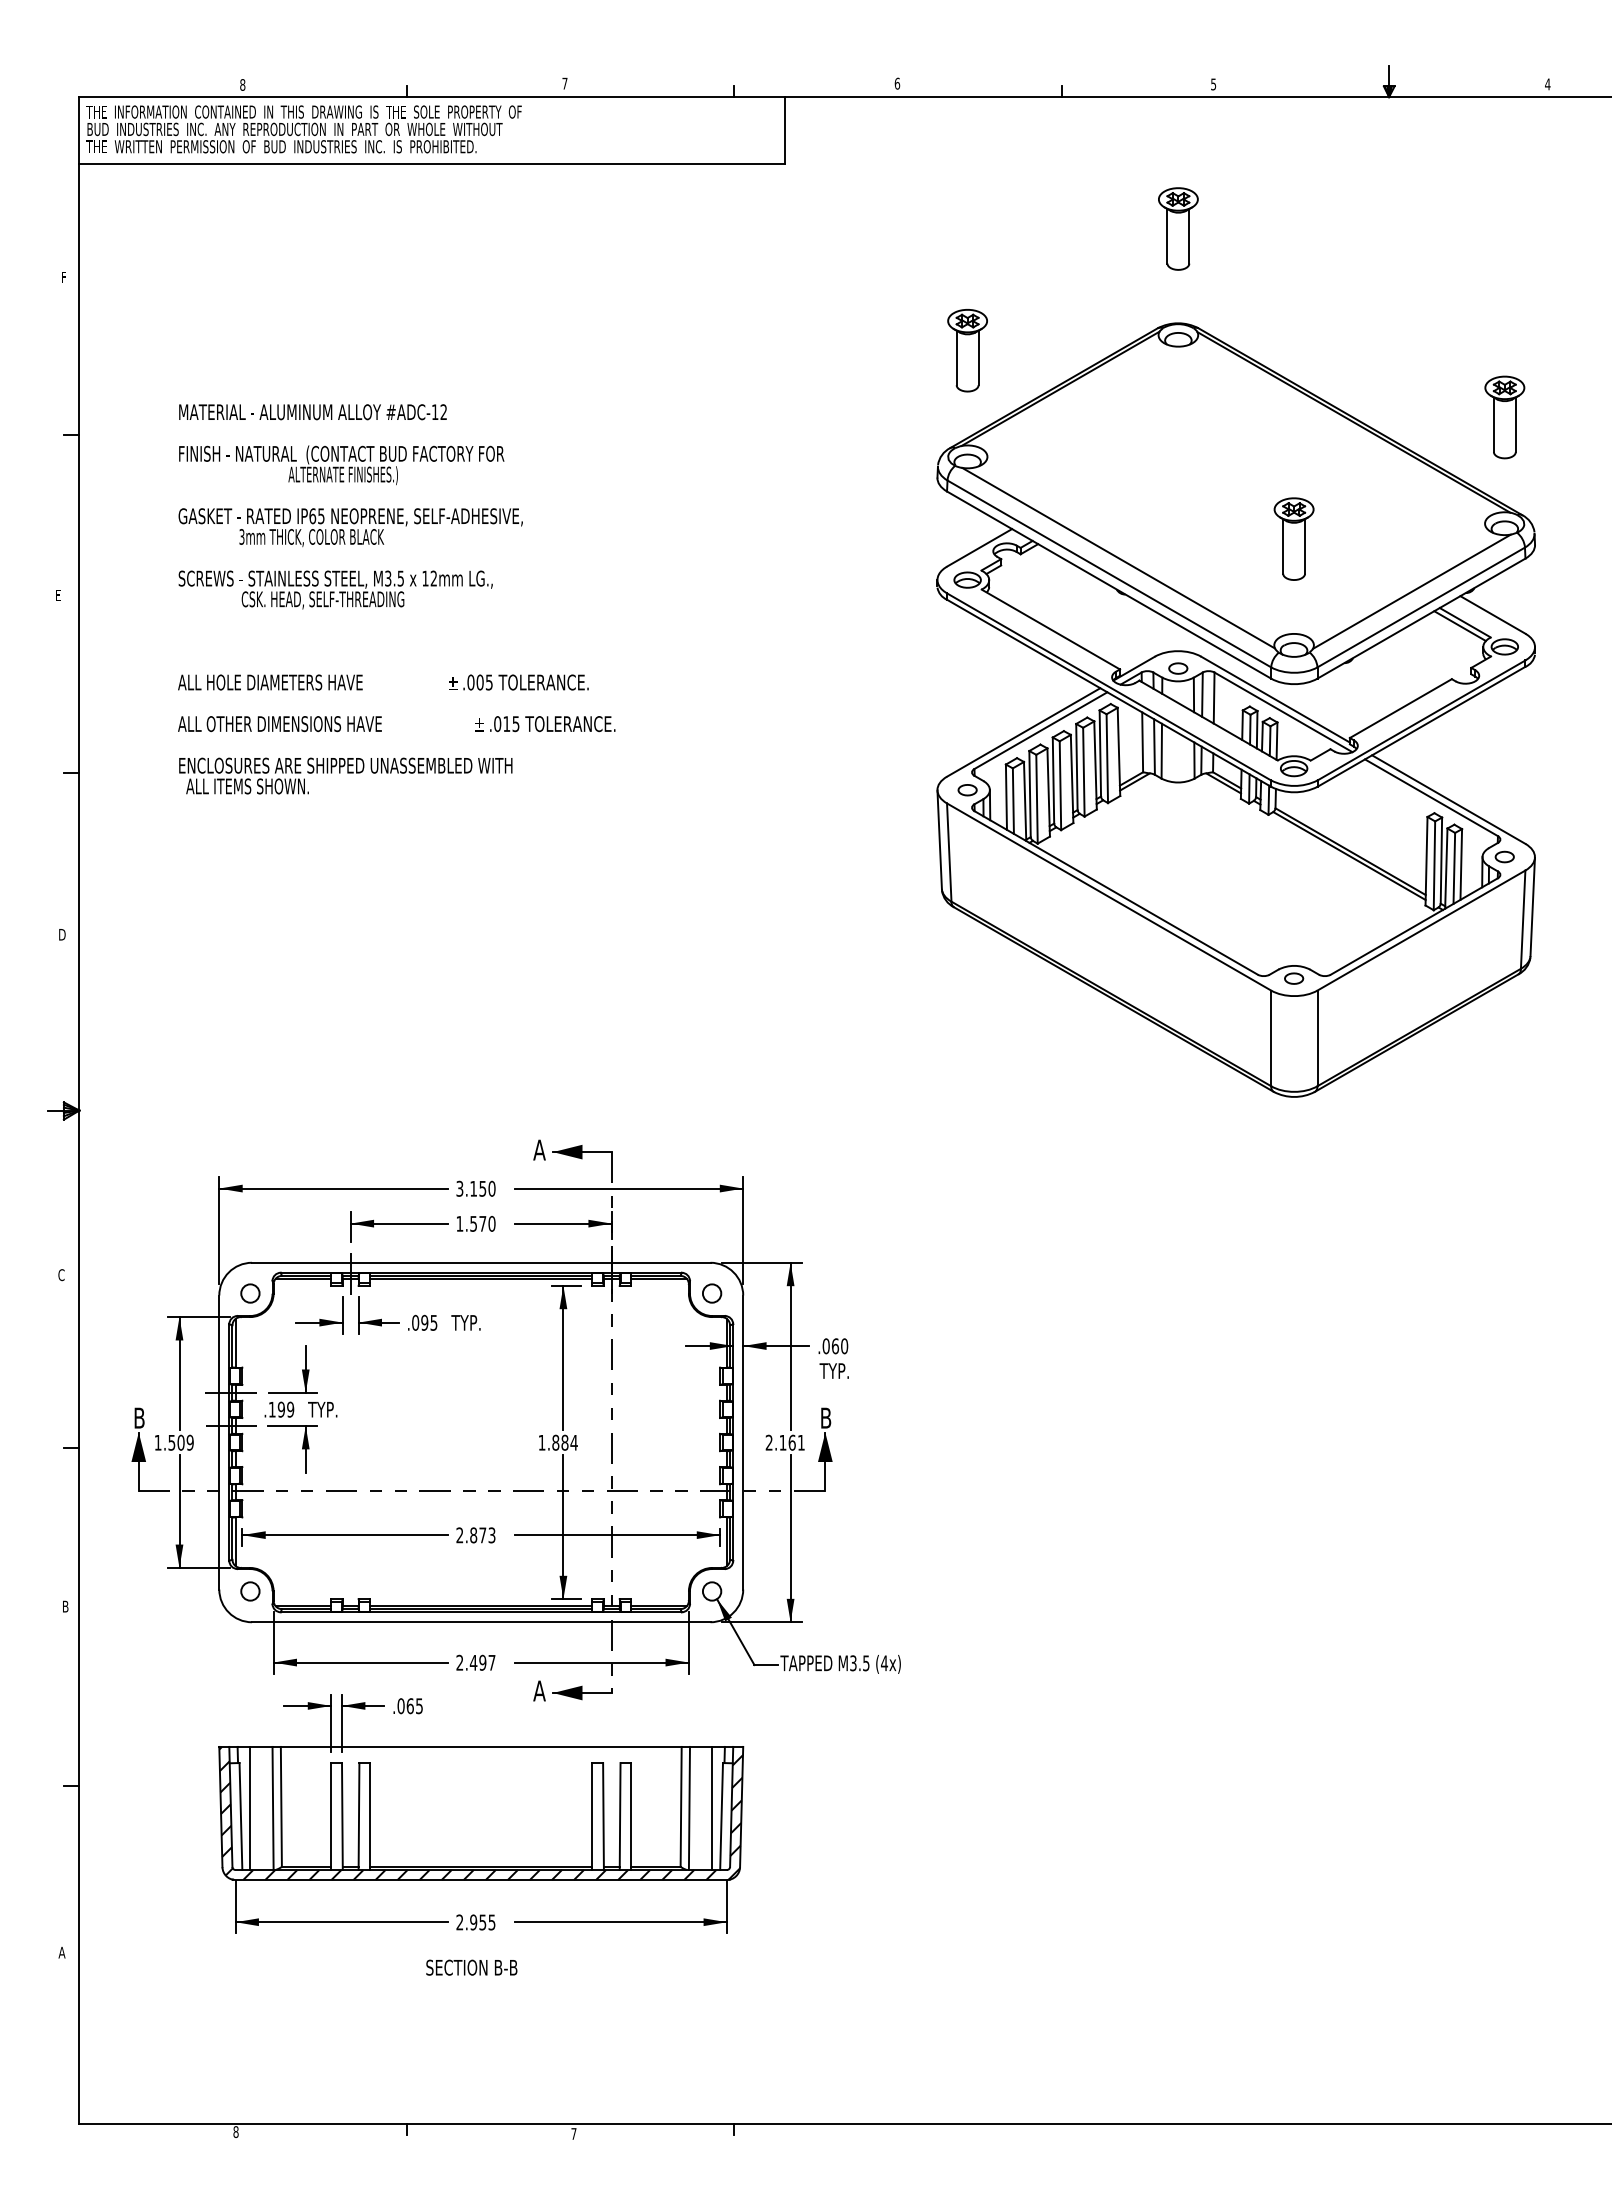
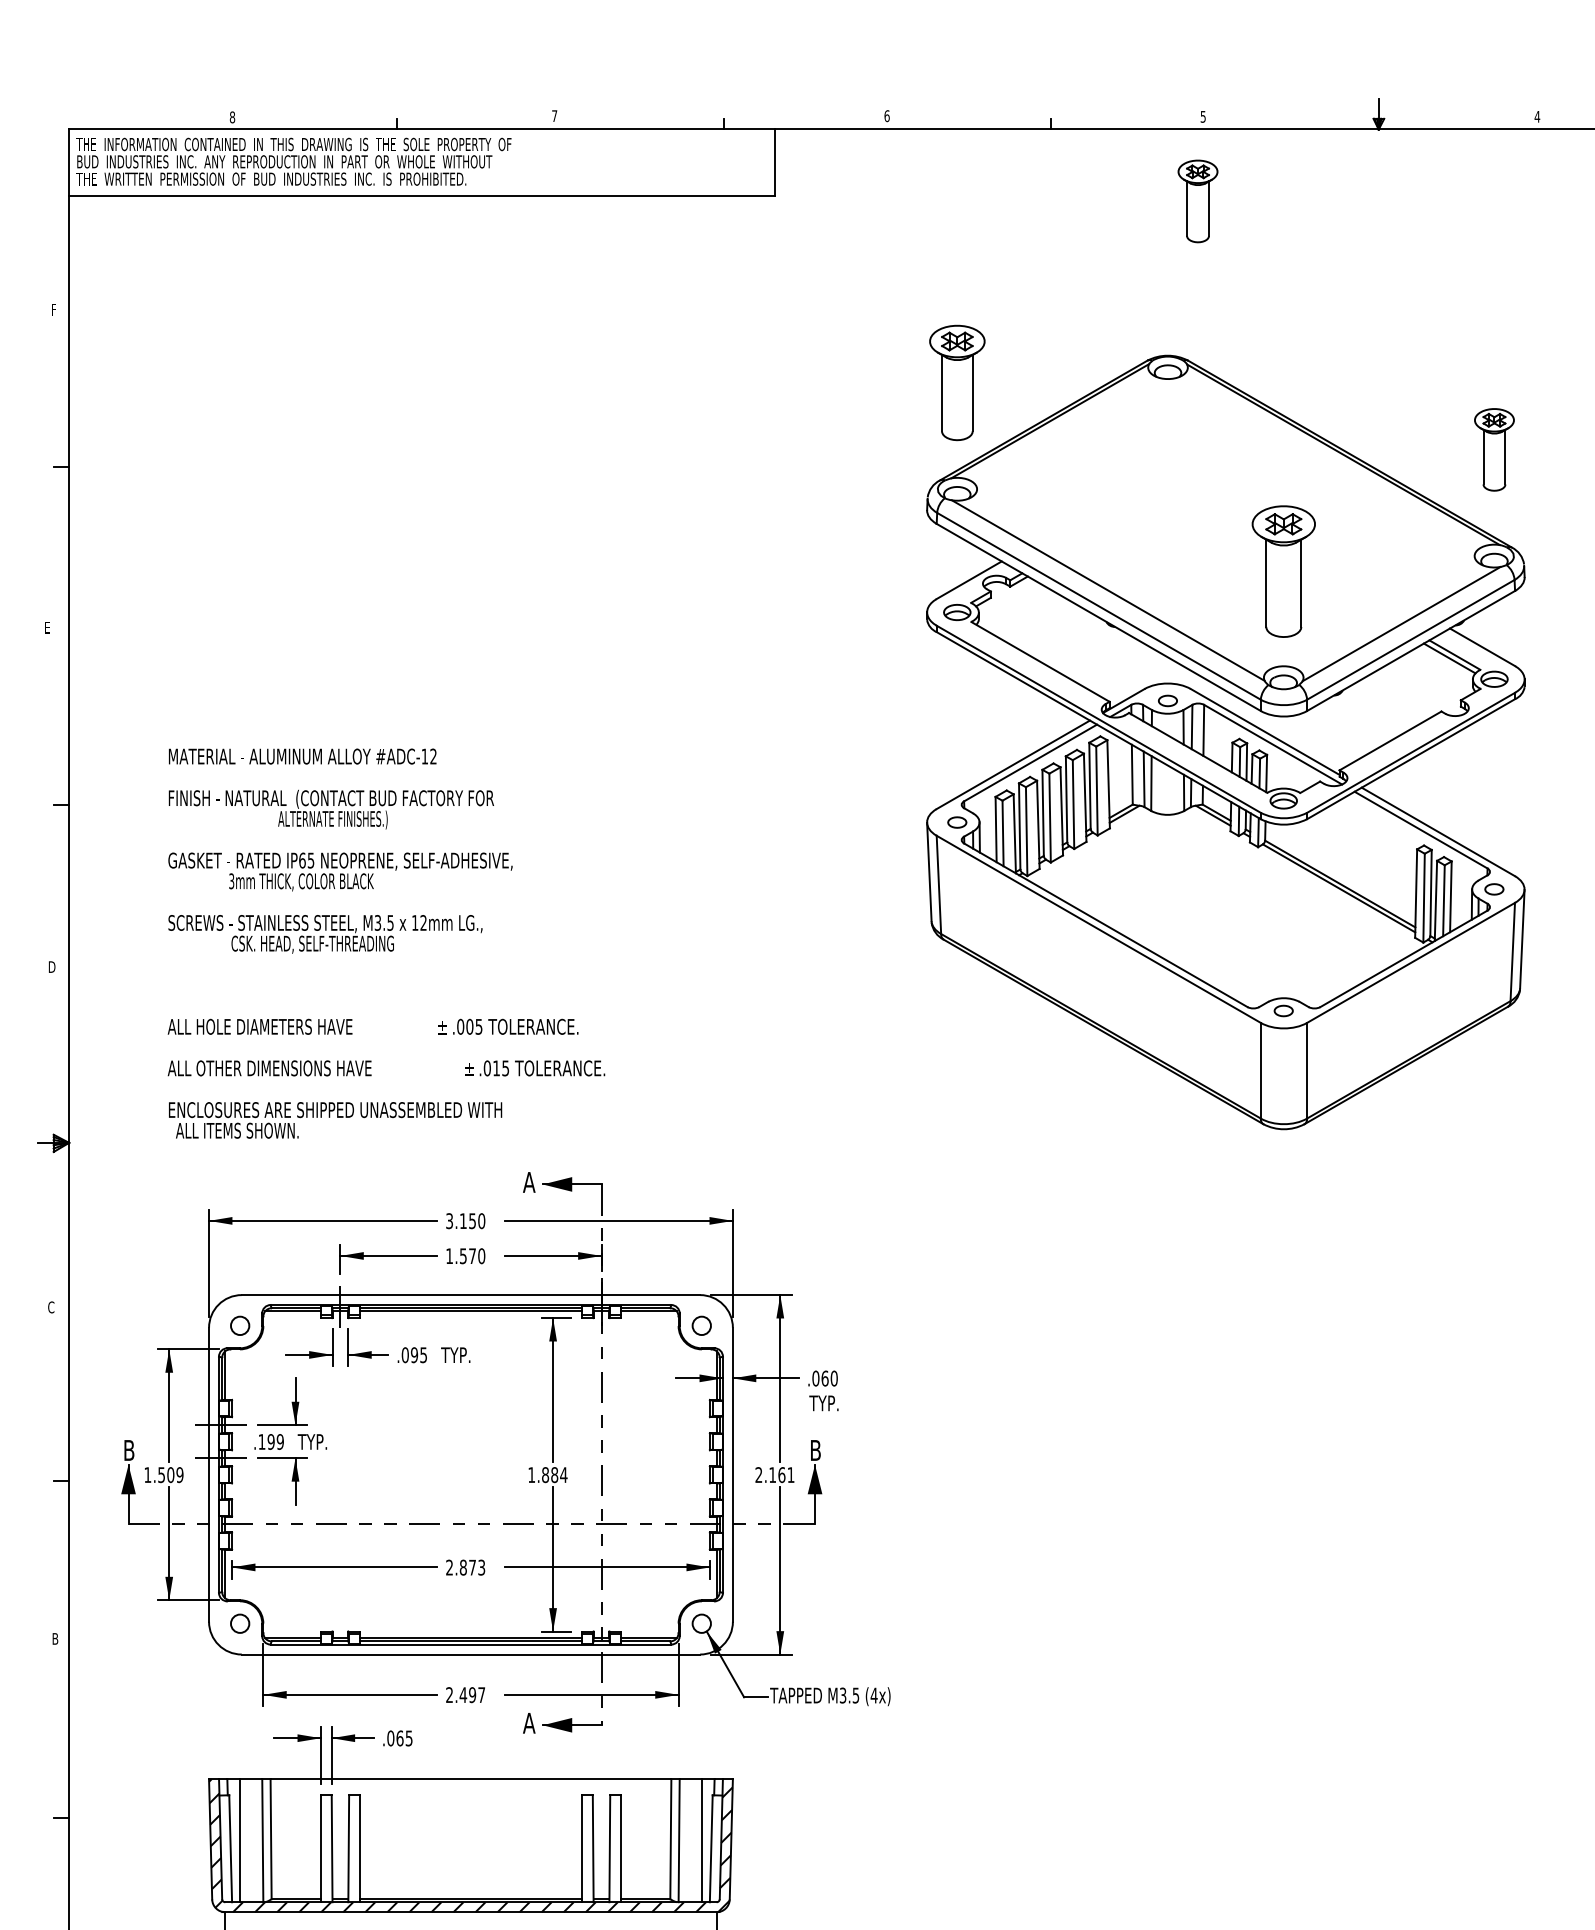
part: (1178, 228) -> (1198, 200), moved
part: (967, 350) -> (957, 382), size x1.4
part: (1293, 538) -> (1283, 570), size x1.6
text: (396, 599) -> (386, 943), moved

